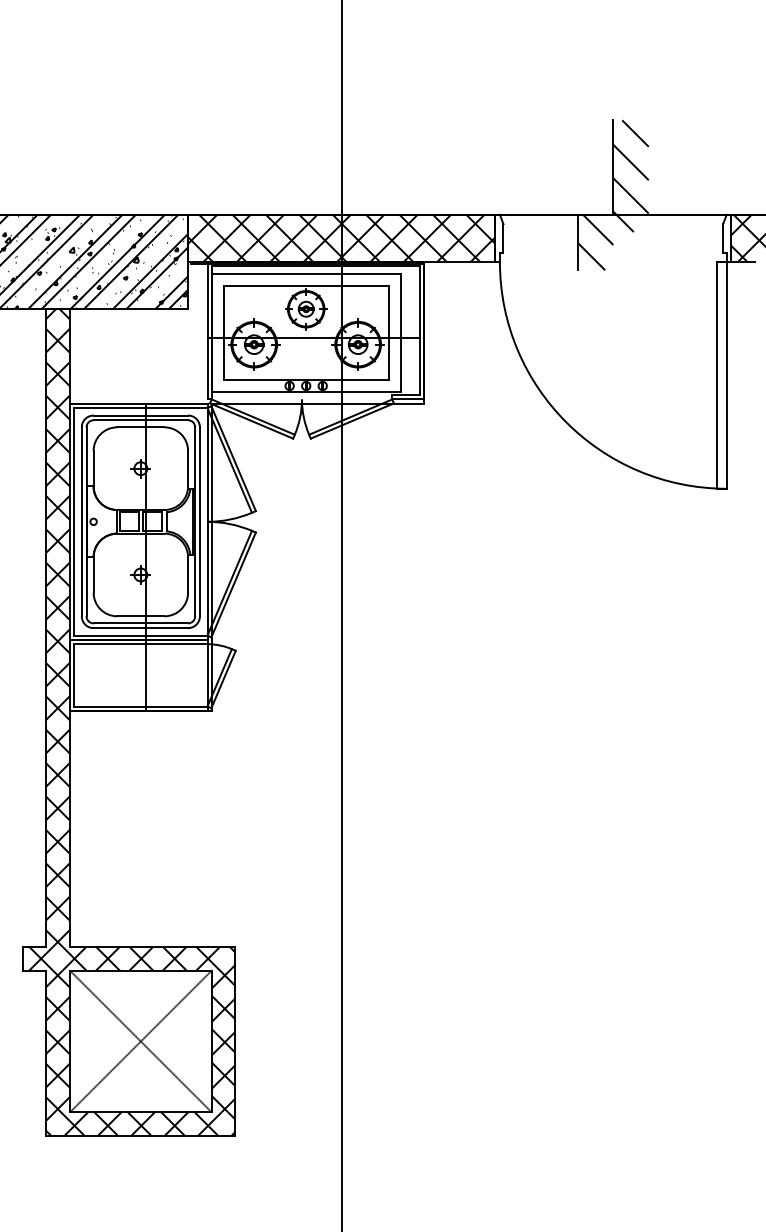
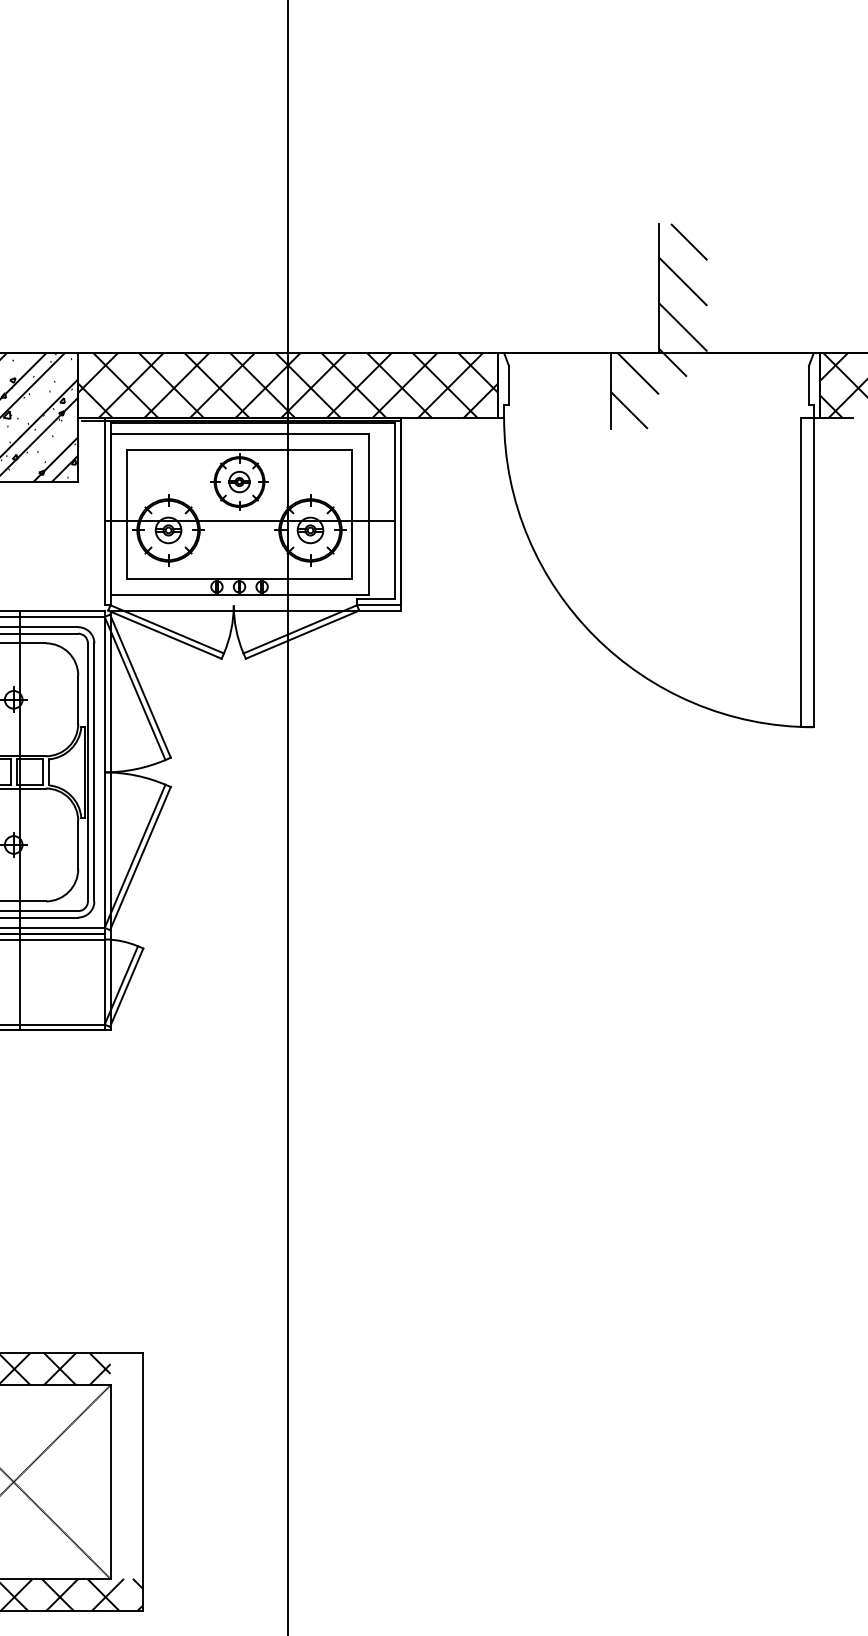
hatch: (223, 1029) -> (126, 1465), removed

